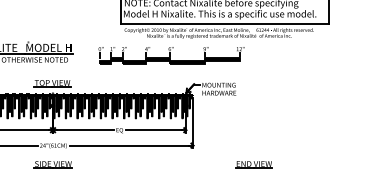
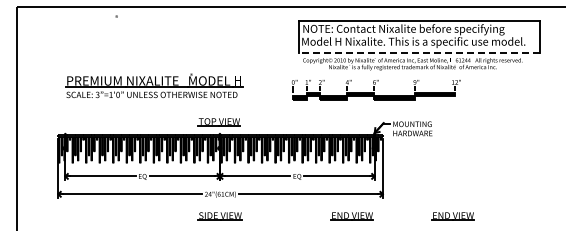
line: (225, 23) -> (419, 52), solid -> dashed
part: (170, 56) -> (375, 90), moved
part: (166, 164) -> (351, 216), added

